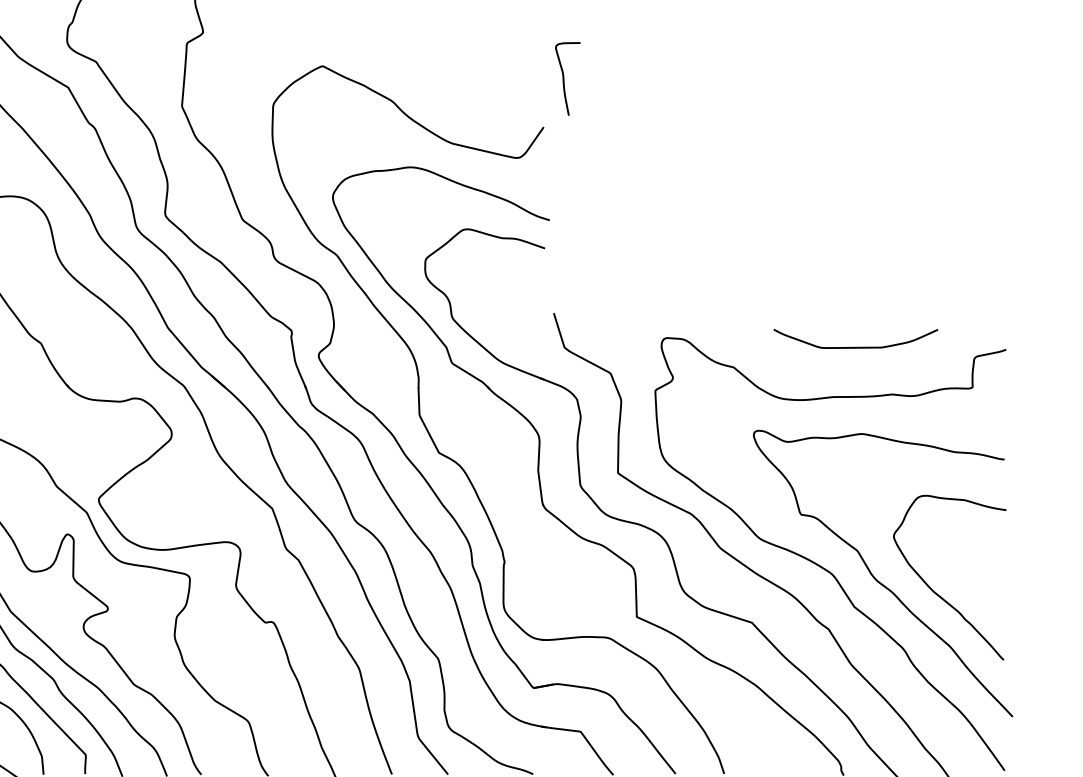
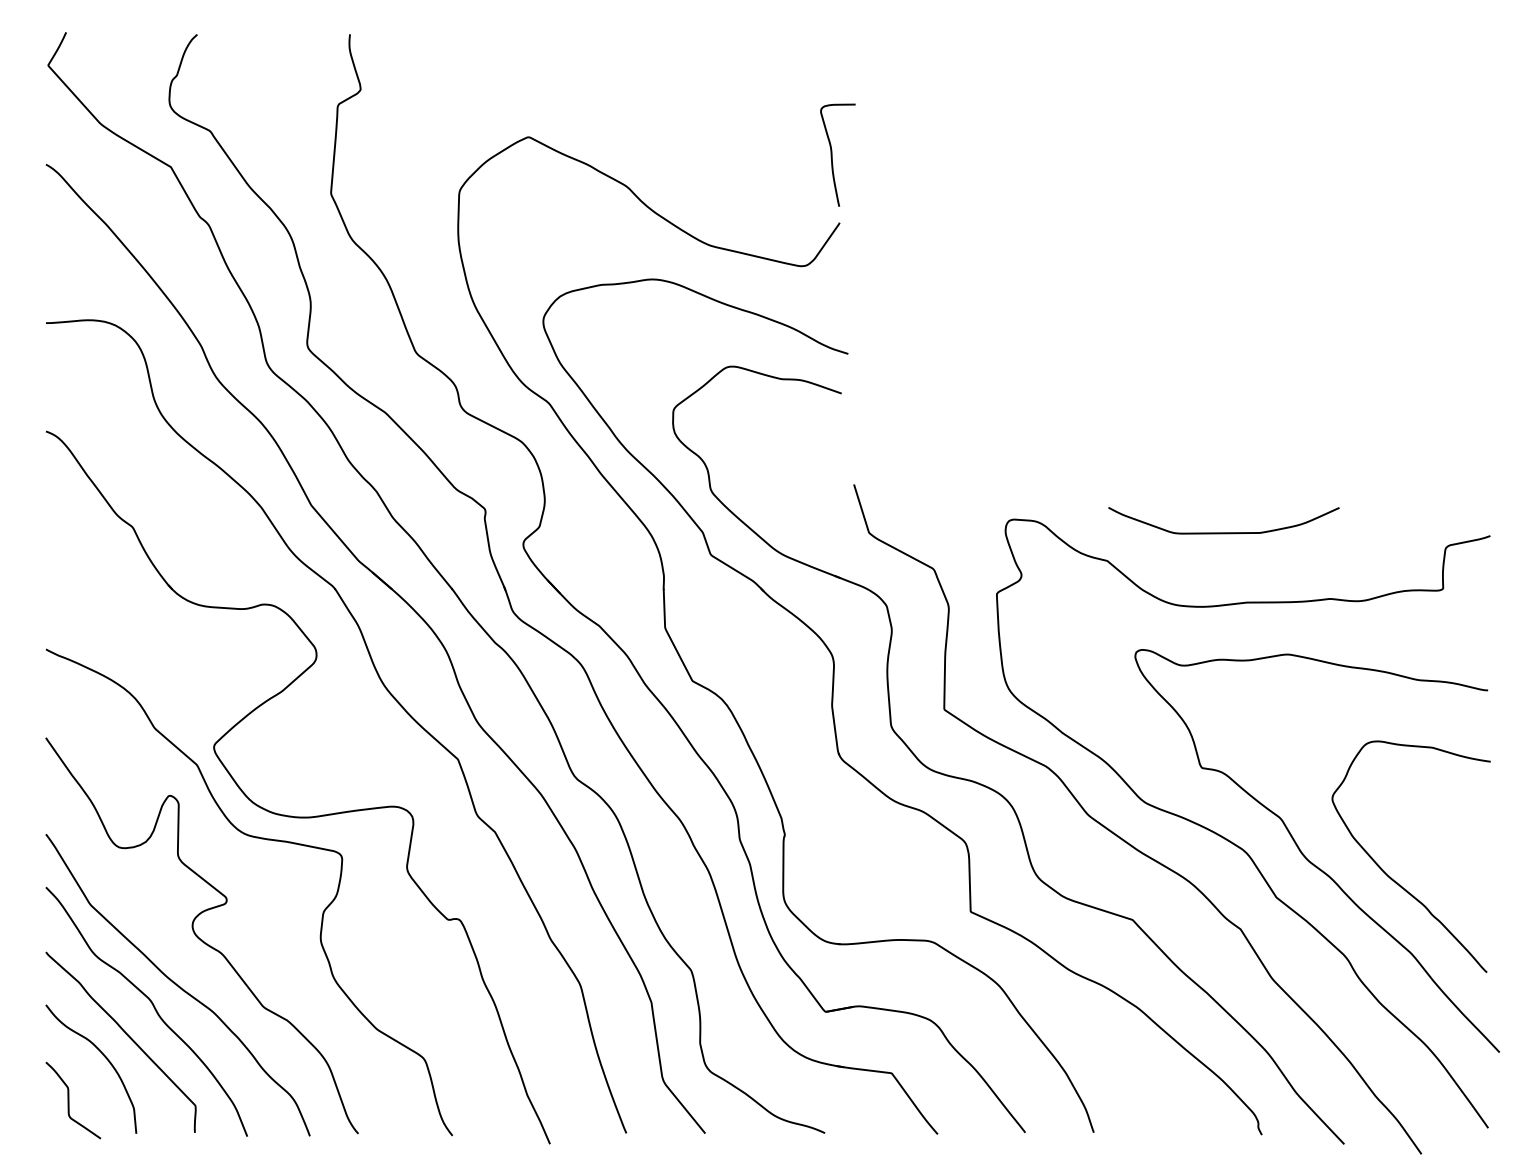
curve: (564, 78) -> (832, 154), moved
curve: (855, 347) -> (1223, 532), moved

